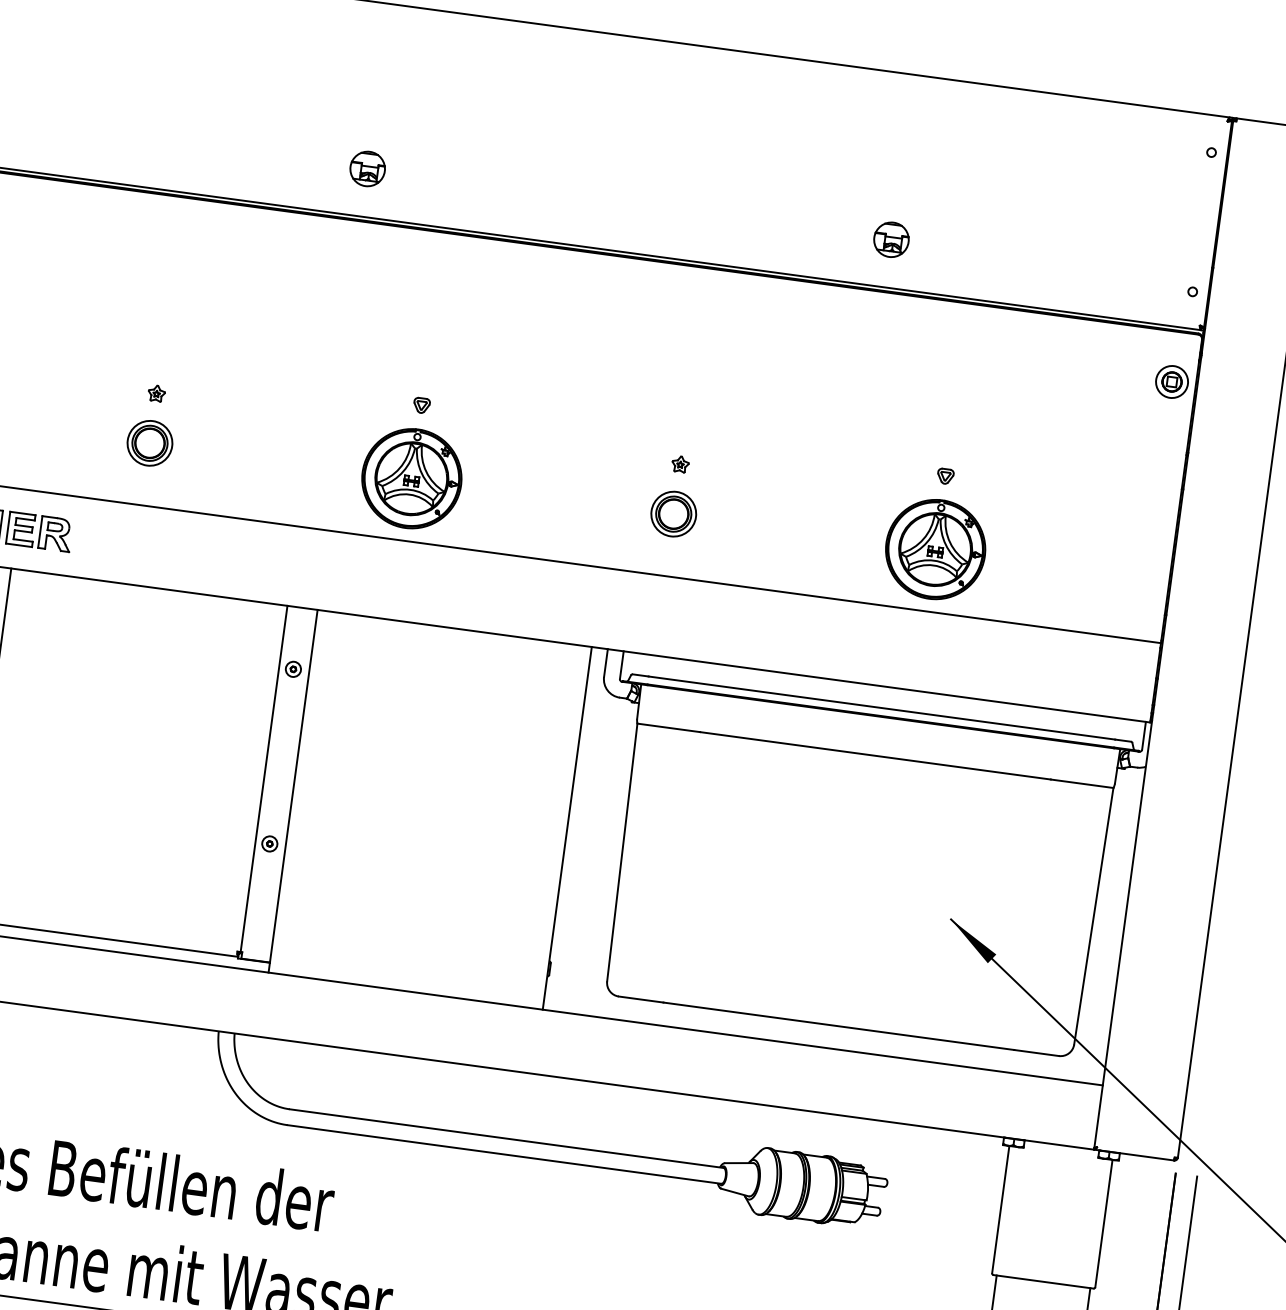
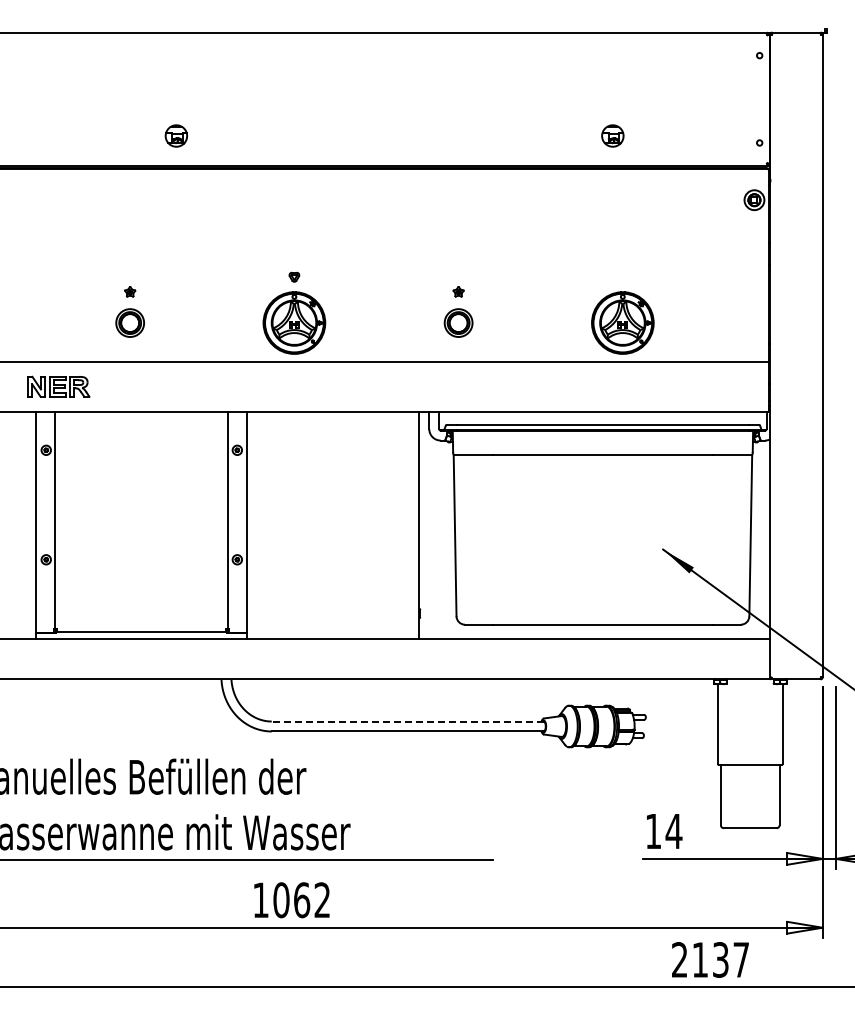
part: (366, 167) -> (175, 135), moved
part: (891, 238) -> (612, 135), moved
part: (945, 475) -> (622, 276), removed
line: (506, 1138) -> (407, 721), solid -> dashed

